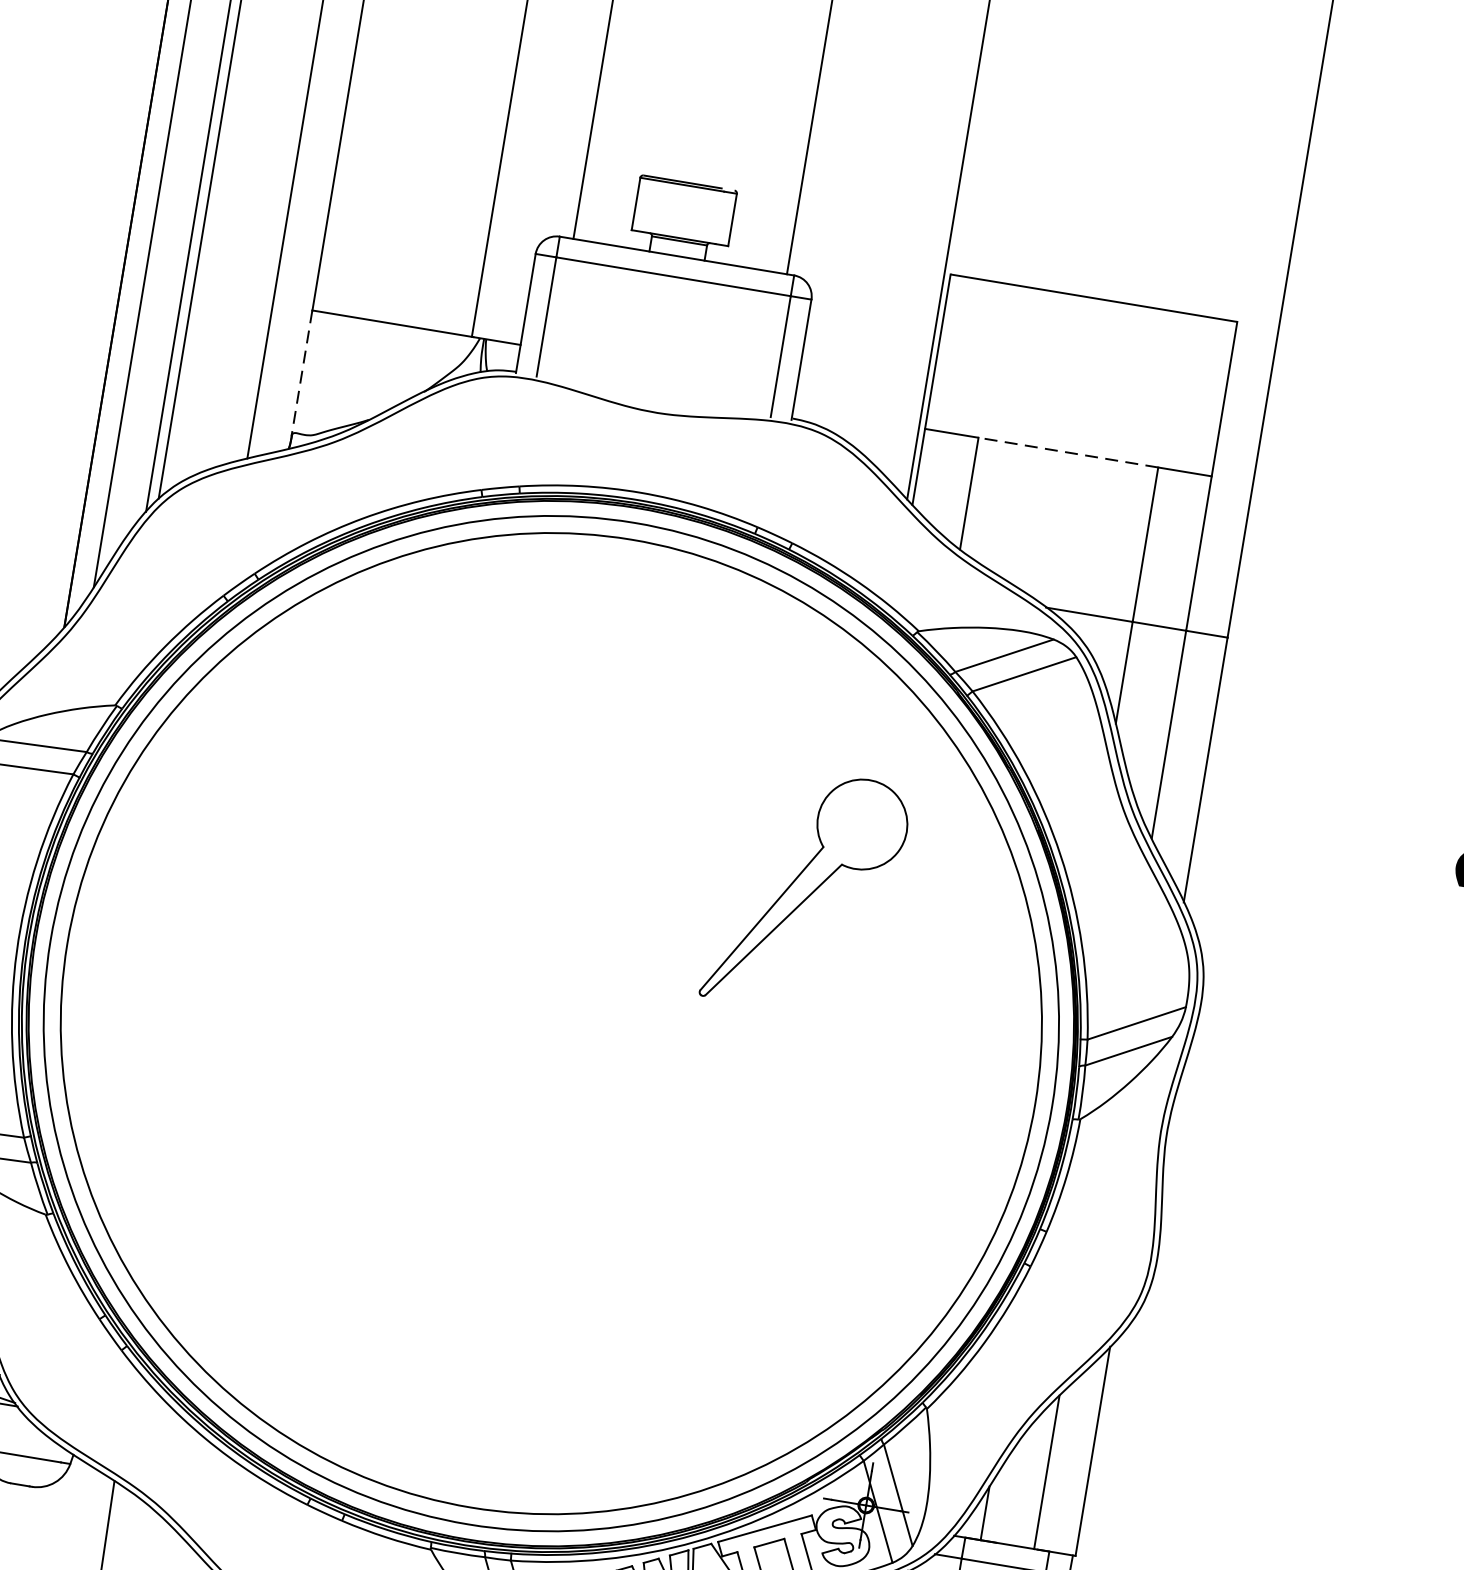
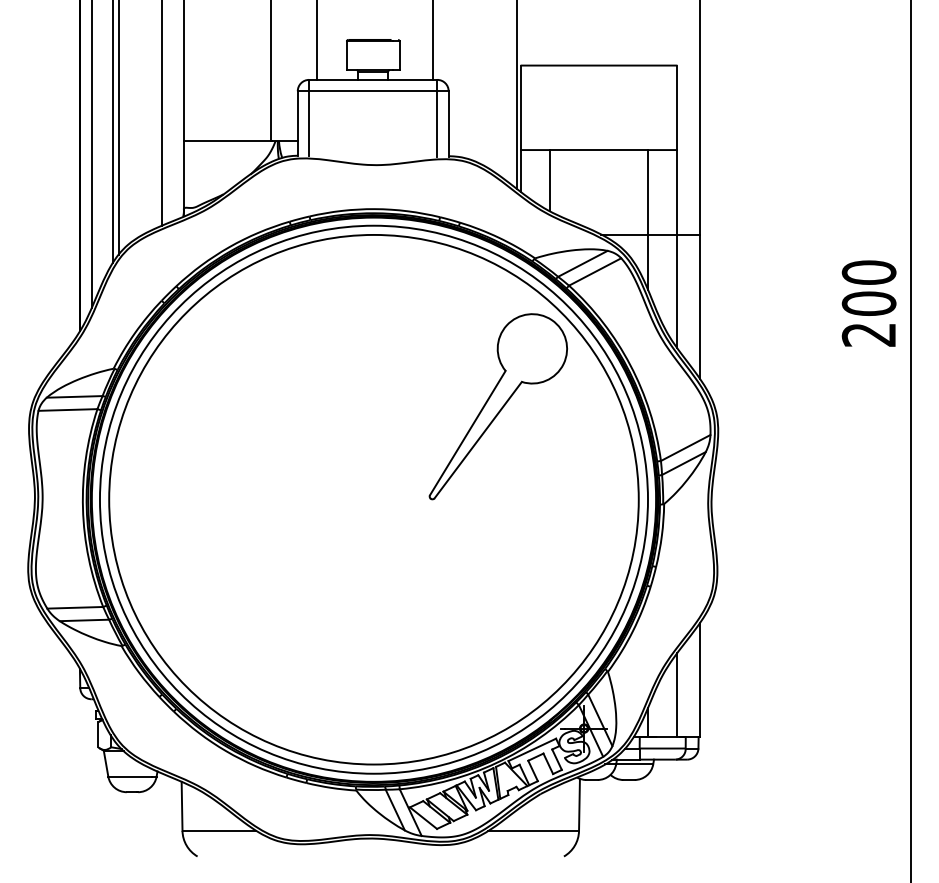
line: (301, 373) -> (183, 175), dashed -> solid
line: (1067, 453) -> (598, 150), dashed -> solid
part: (805, 890) -> (497, 406), size x1.43

